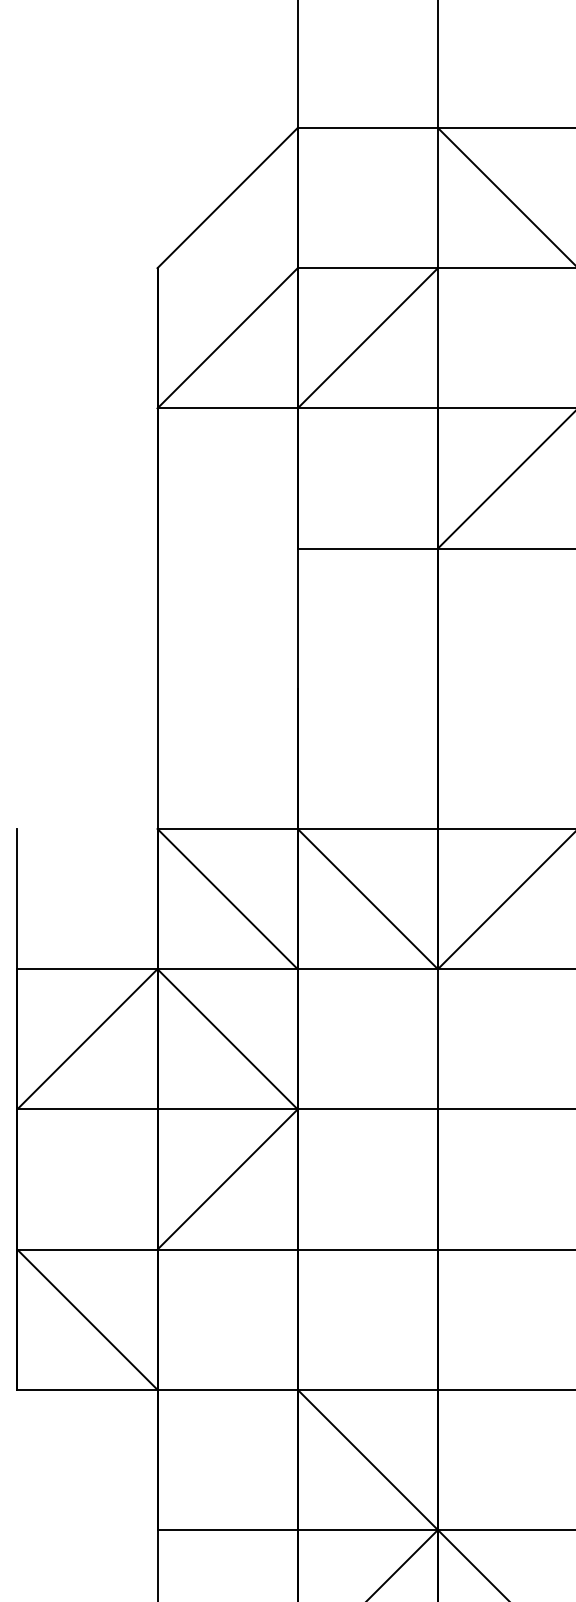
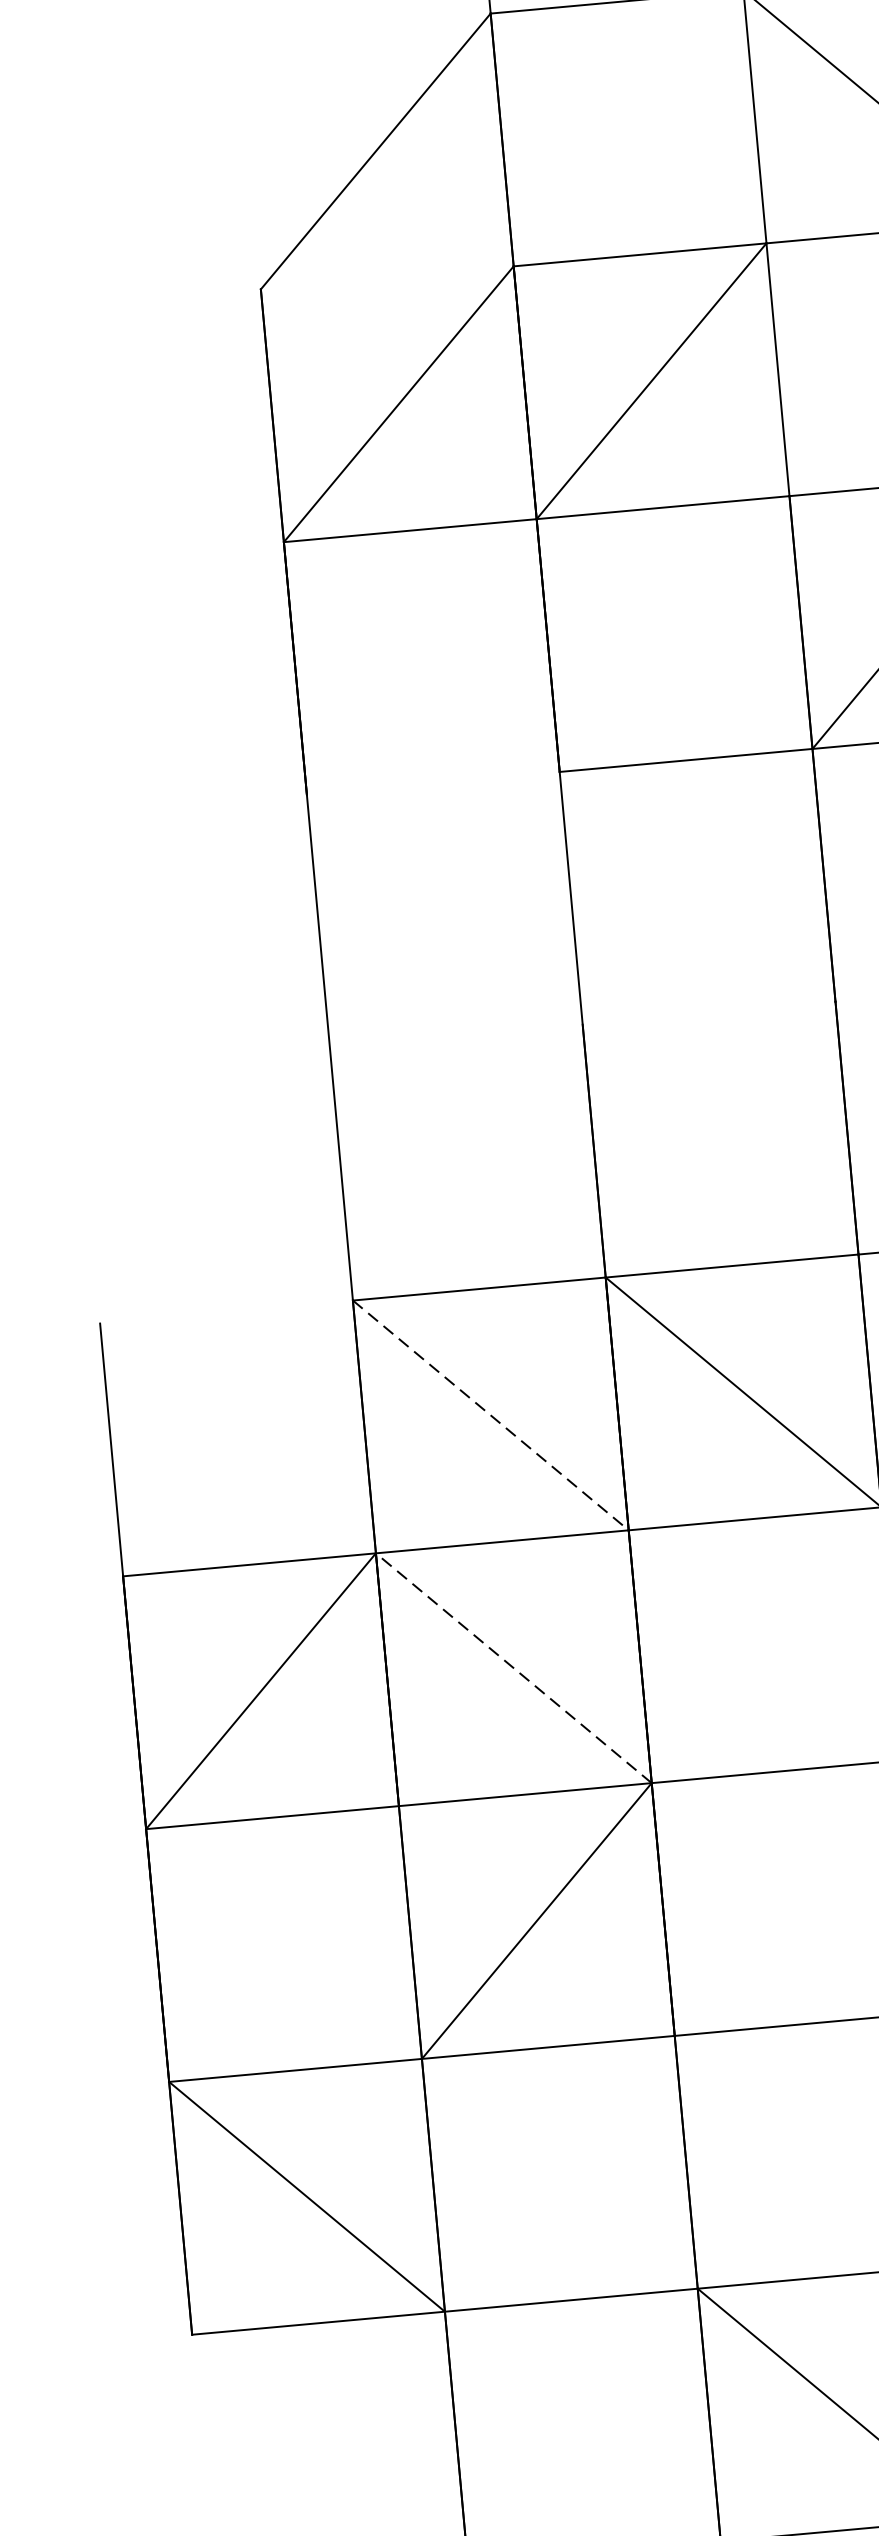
line: (227, 899) -> (490, 1416), solid -> dashed
line: (227, 1038) -> (513, 1666), solid -> dashed

